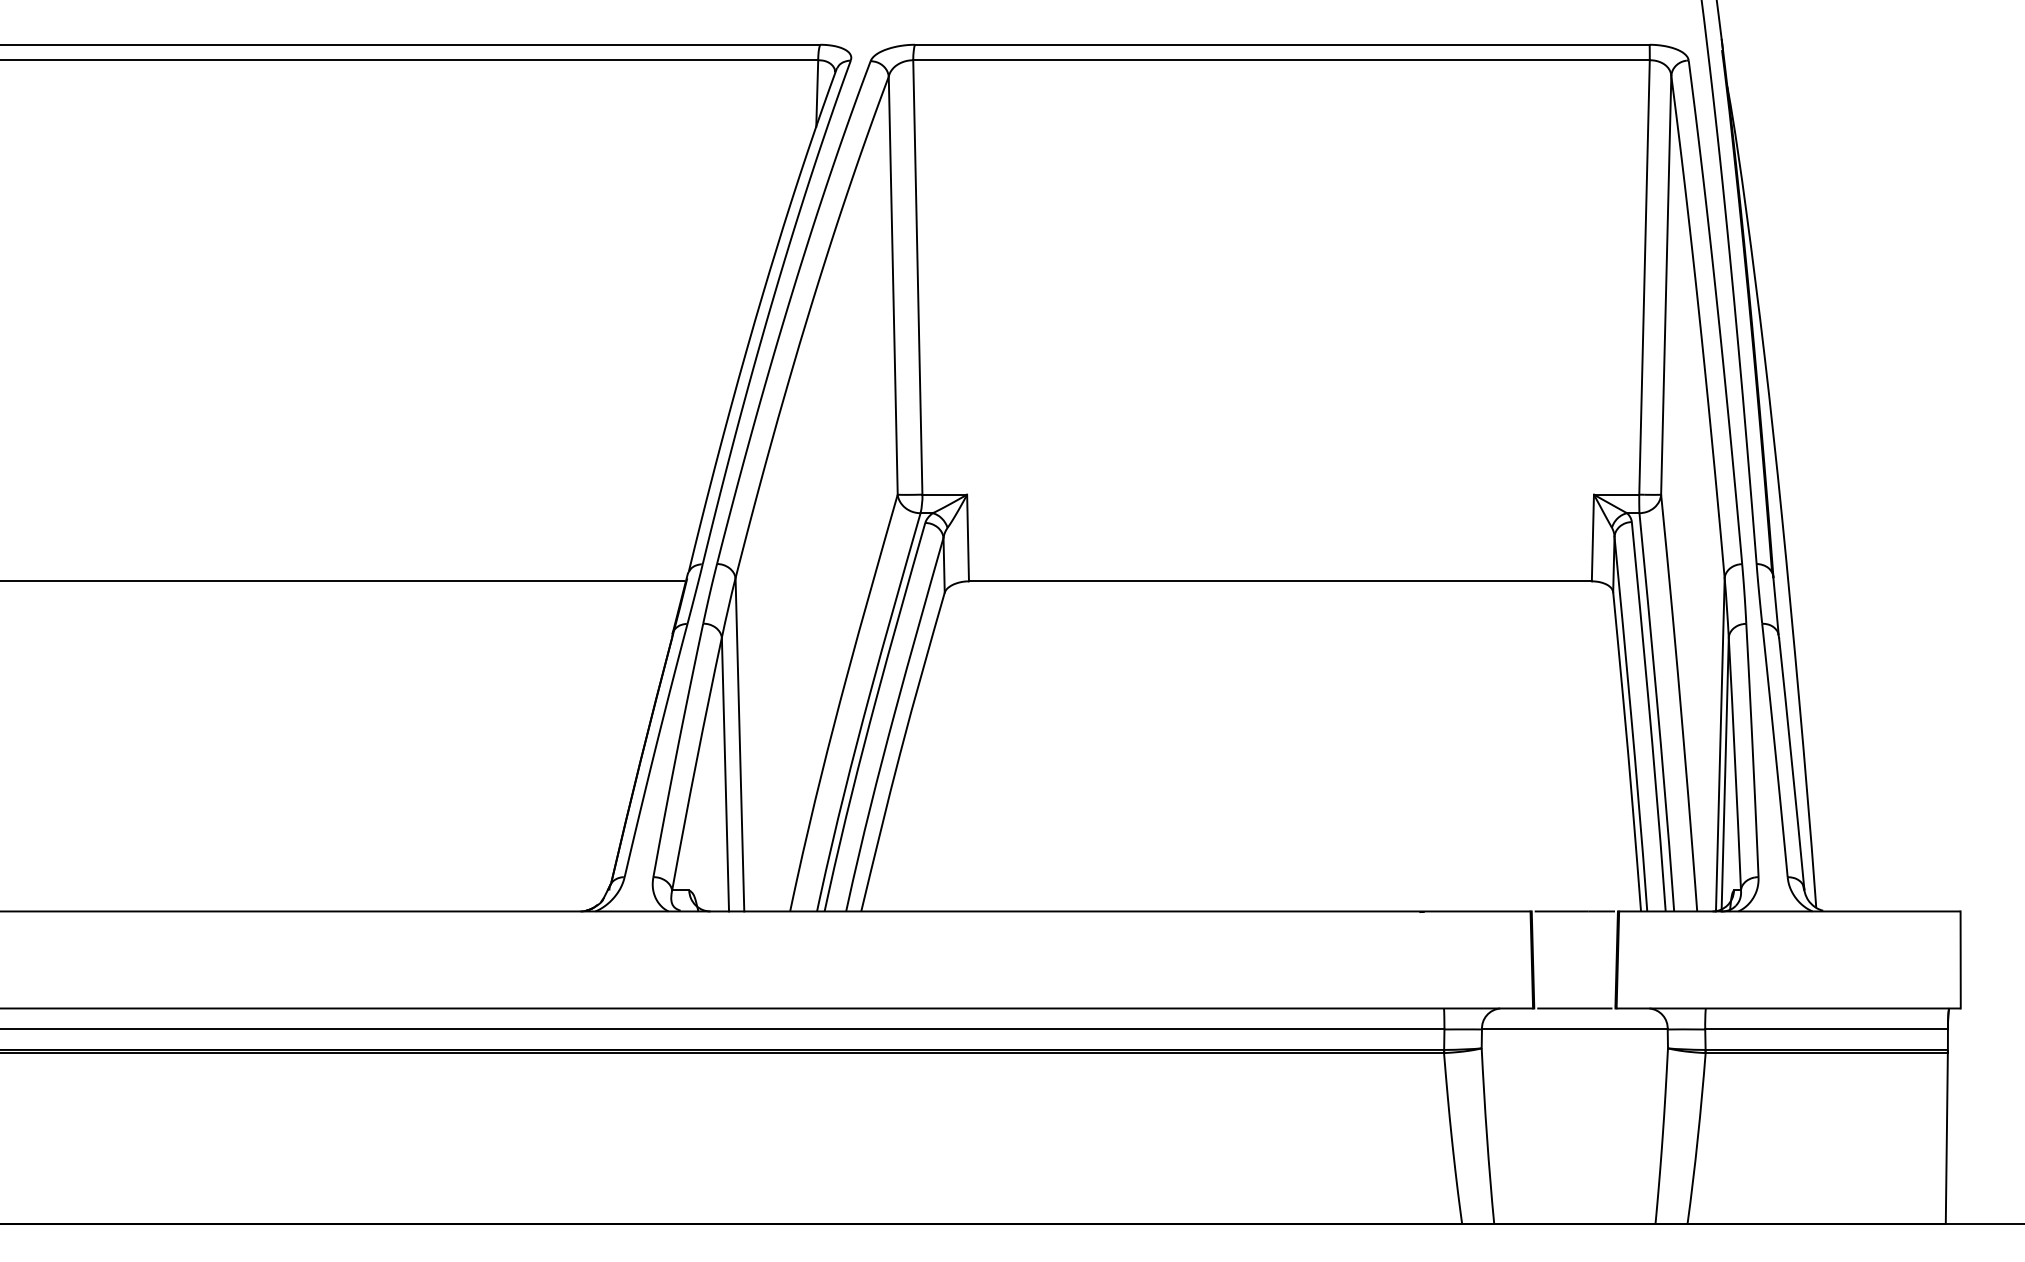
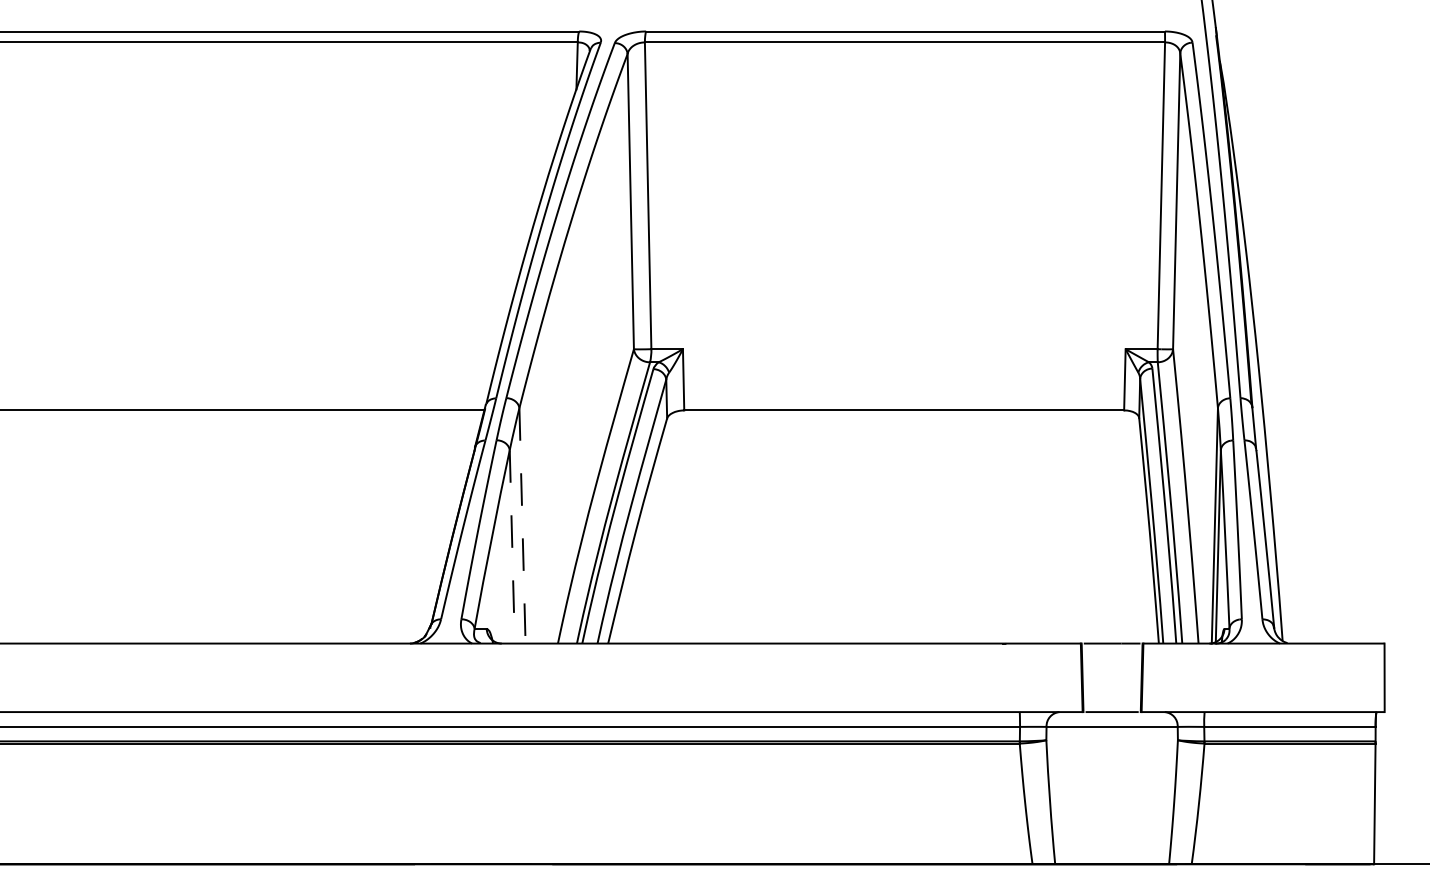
line: (739, 744) -> (522, 525), solid -> dashed
line: (725, 774) -> (512, 546), solid -> dashed

